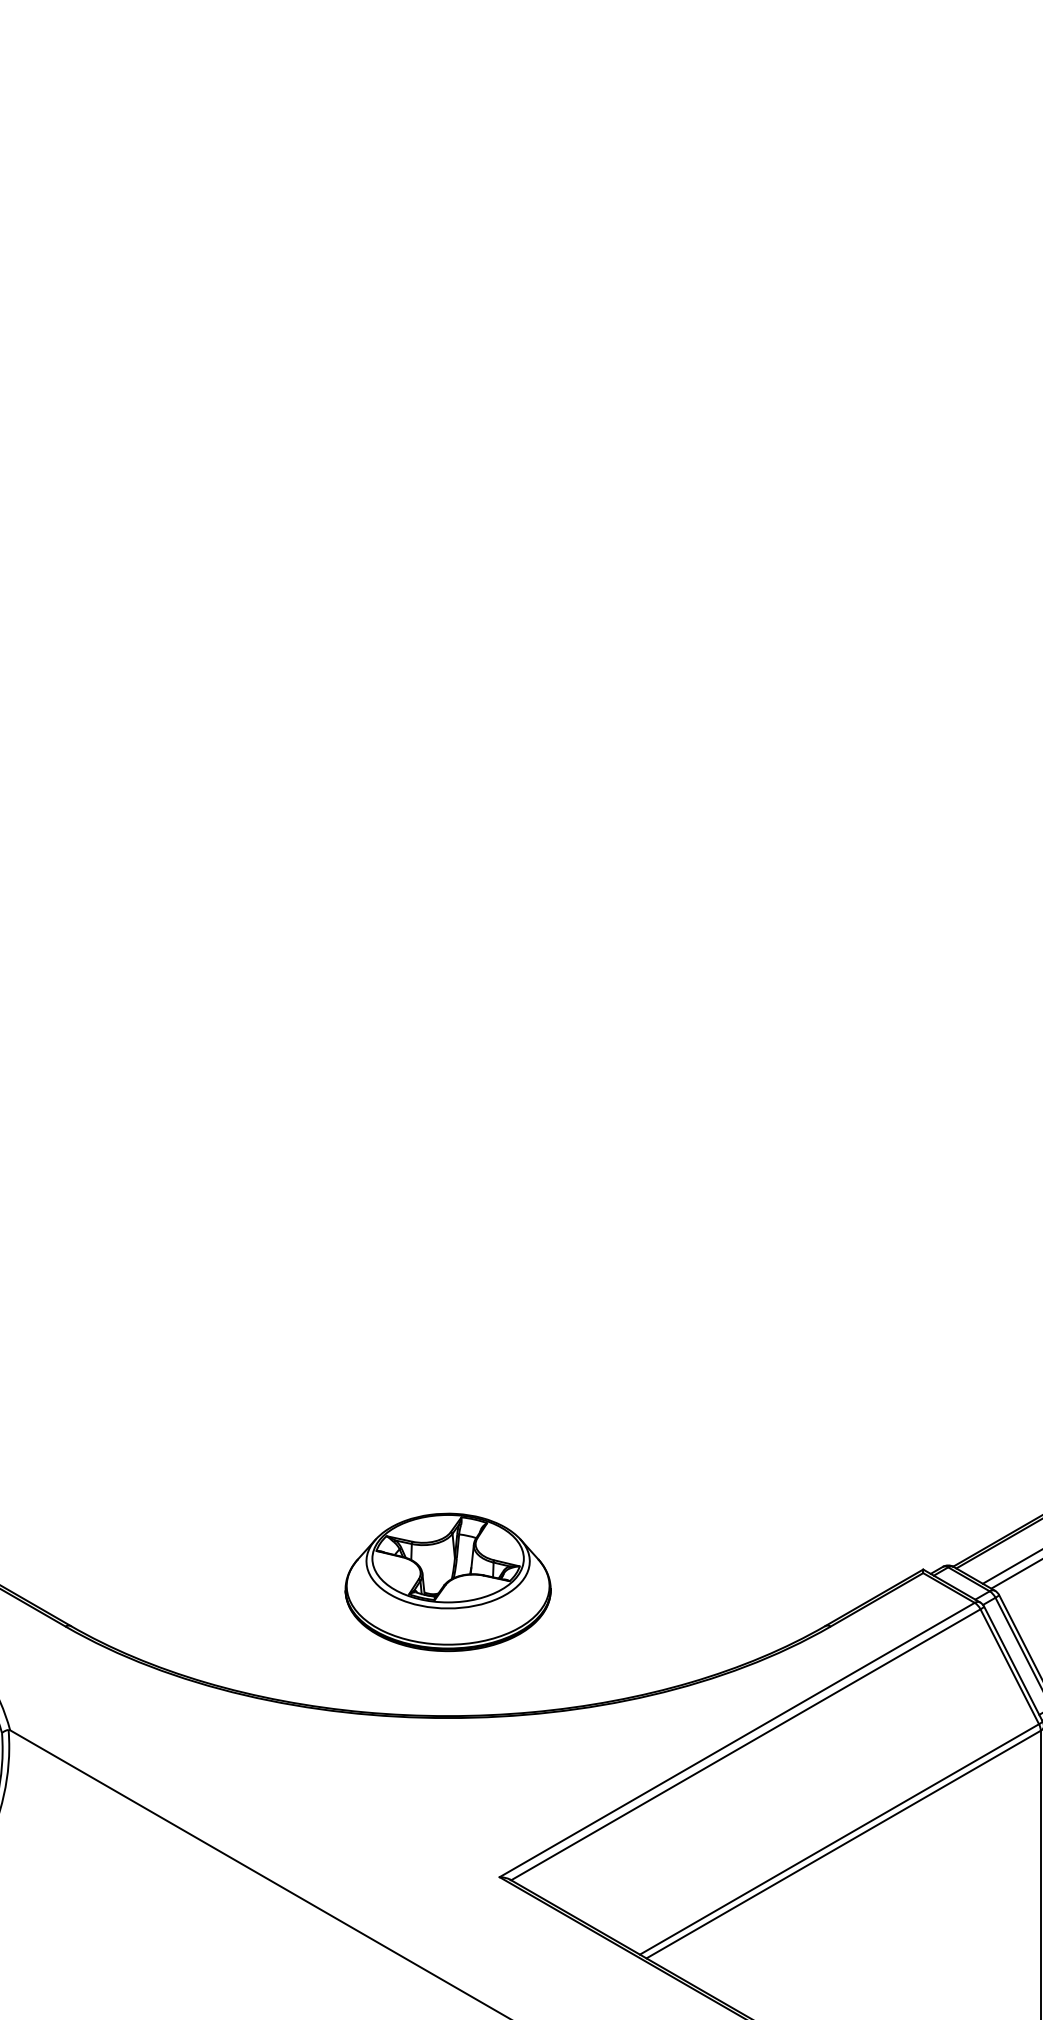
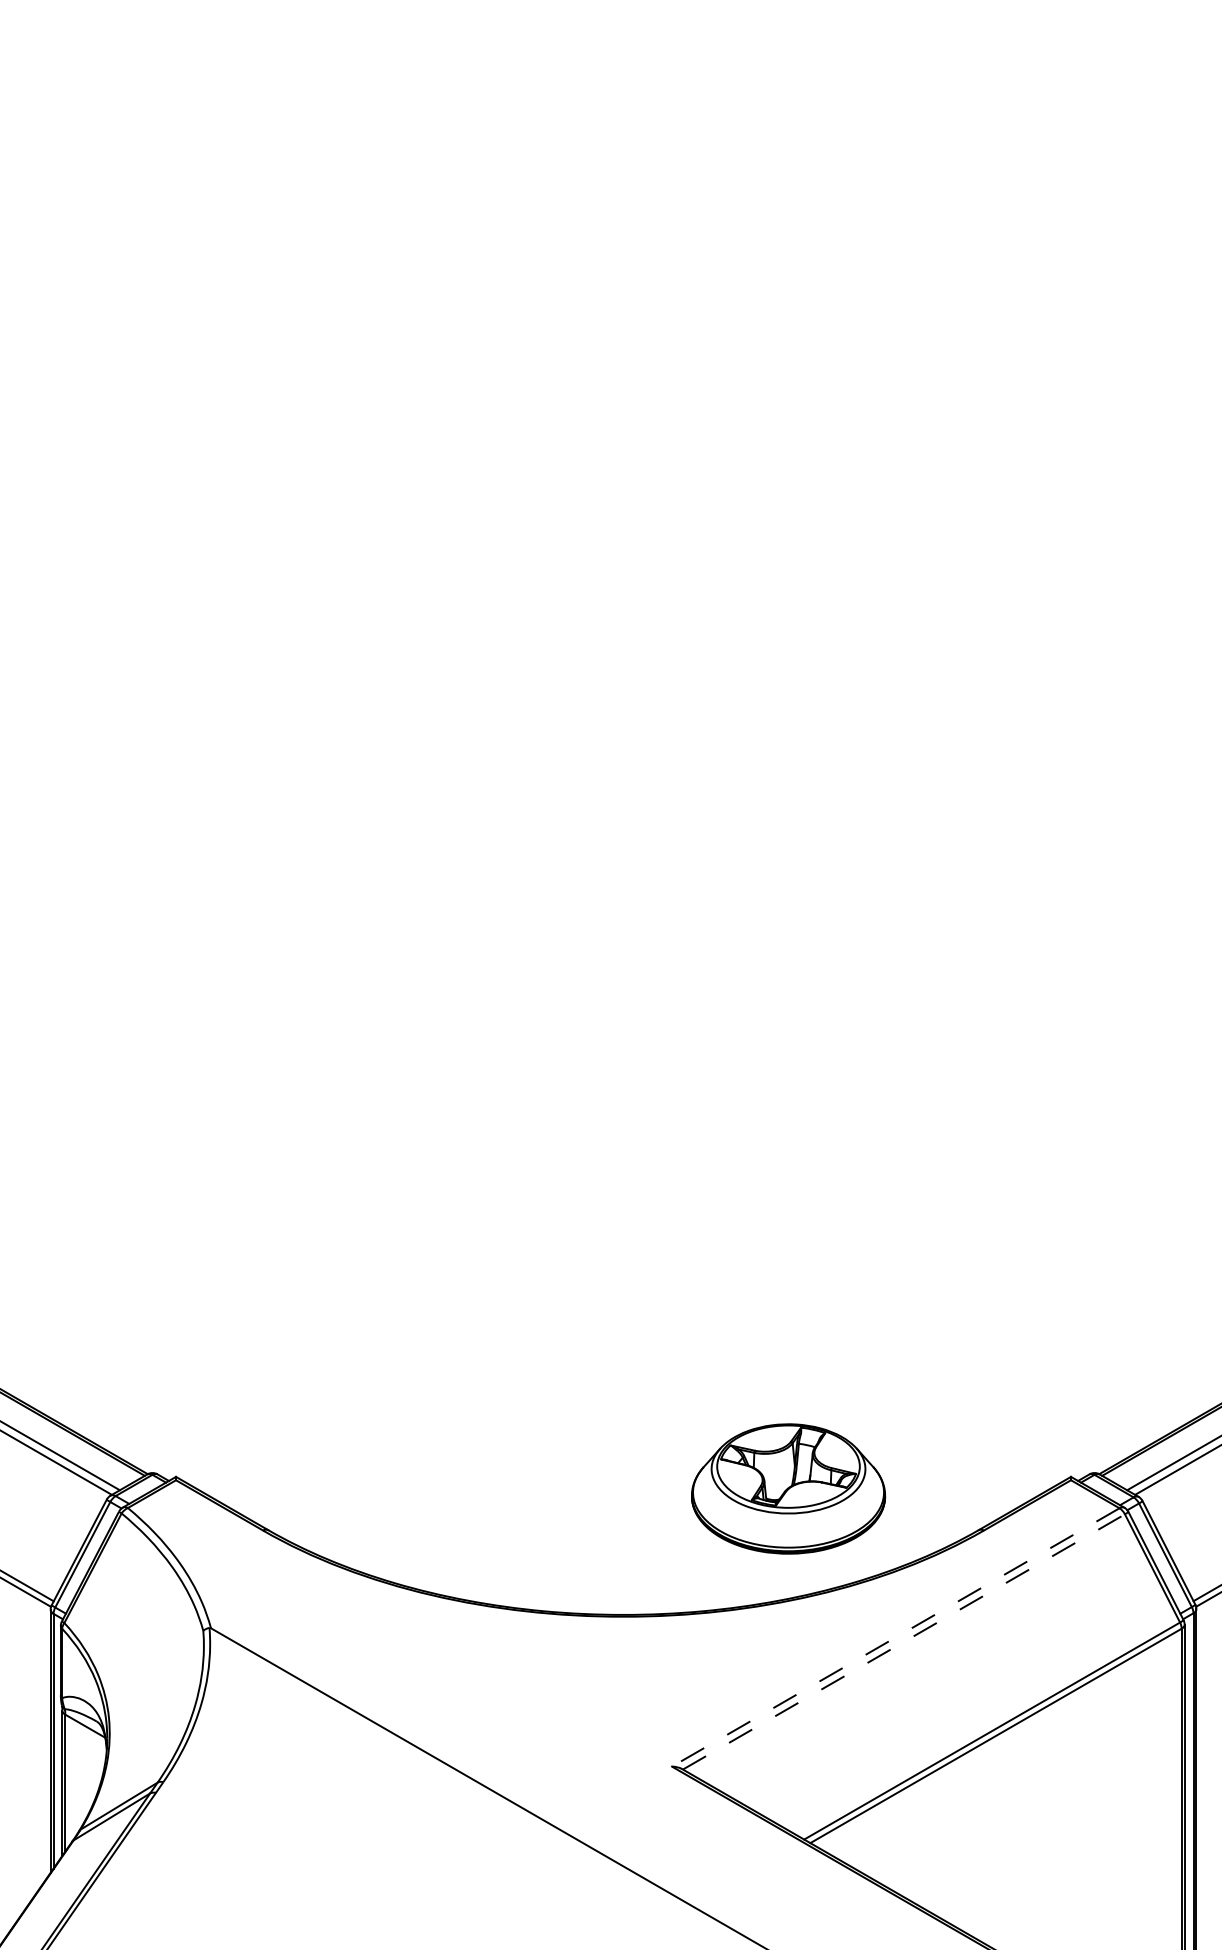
part: (448, 1581) -> (788, 1488), moved
line: (736, 1740) -> (895, 1637), solid -> dashed
line: (746, 1744) -> (904, 1641), solid -> dashed

